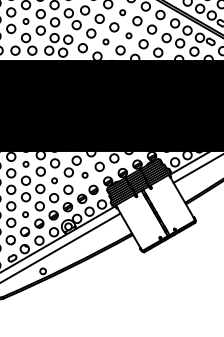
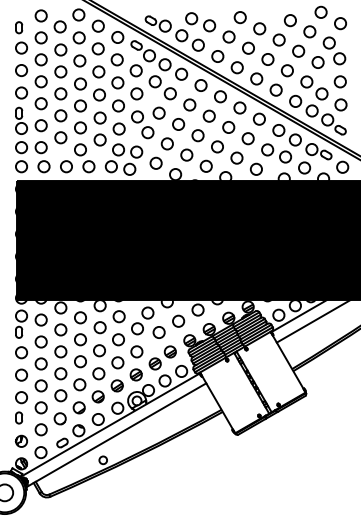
circle: (122, 12) -> (208, 115), size x1.67
circle: (26, 21) -> (80, 127), size x1.67
circle: (128, 35) -> (217, 146), size x1.67
circle: (105, 41) -> (186, 154), size x1.67
circle: (26, 164) -> (80, 317), size x1.67
circle: (84, 175) -> (158, 332), size x1.67
circle: (54, 180) -> (118, 339), size x1.67
circle: (25, 214) -> (79, 384), size x1.67

